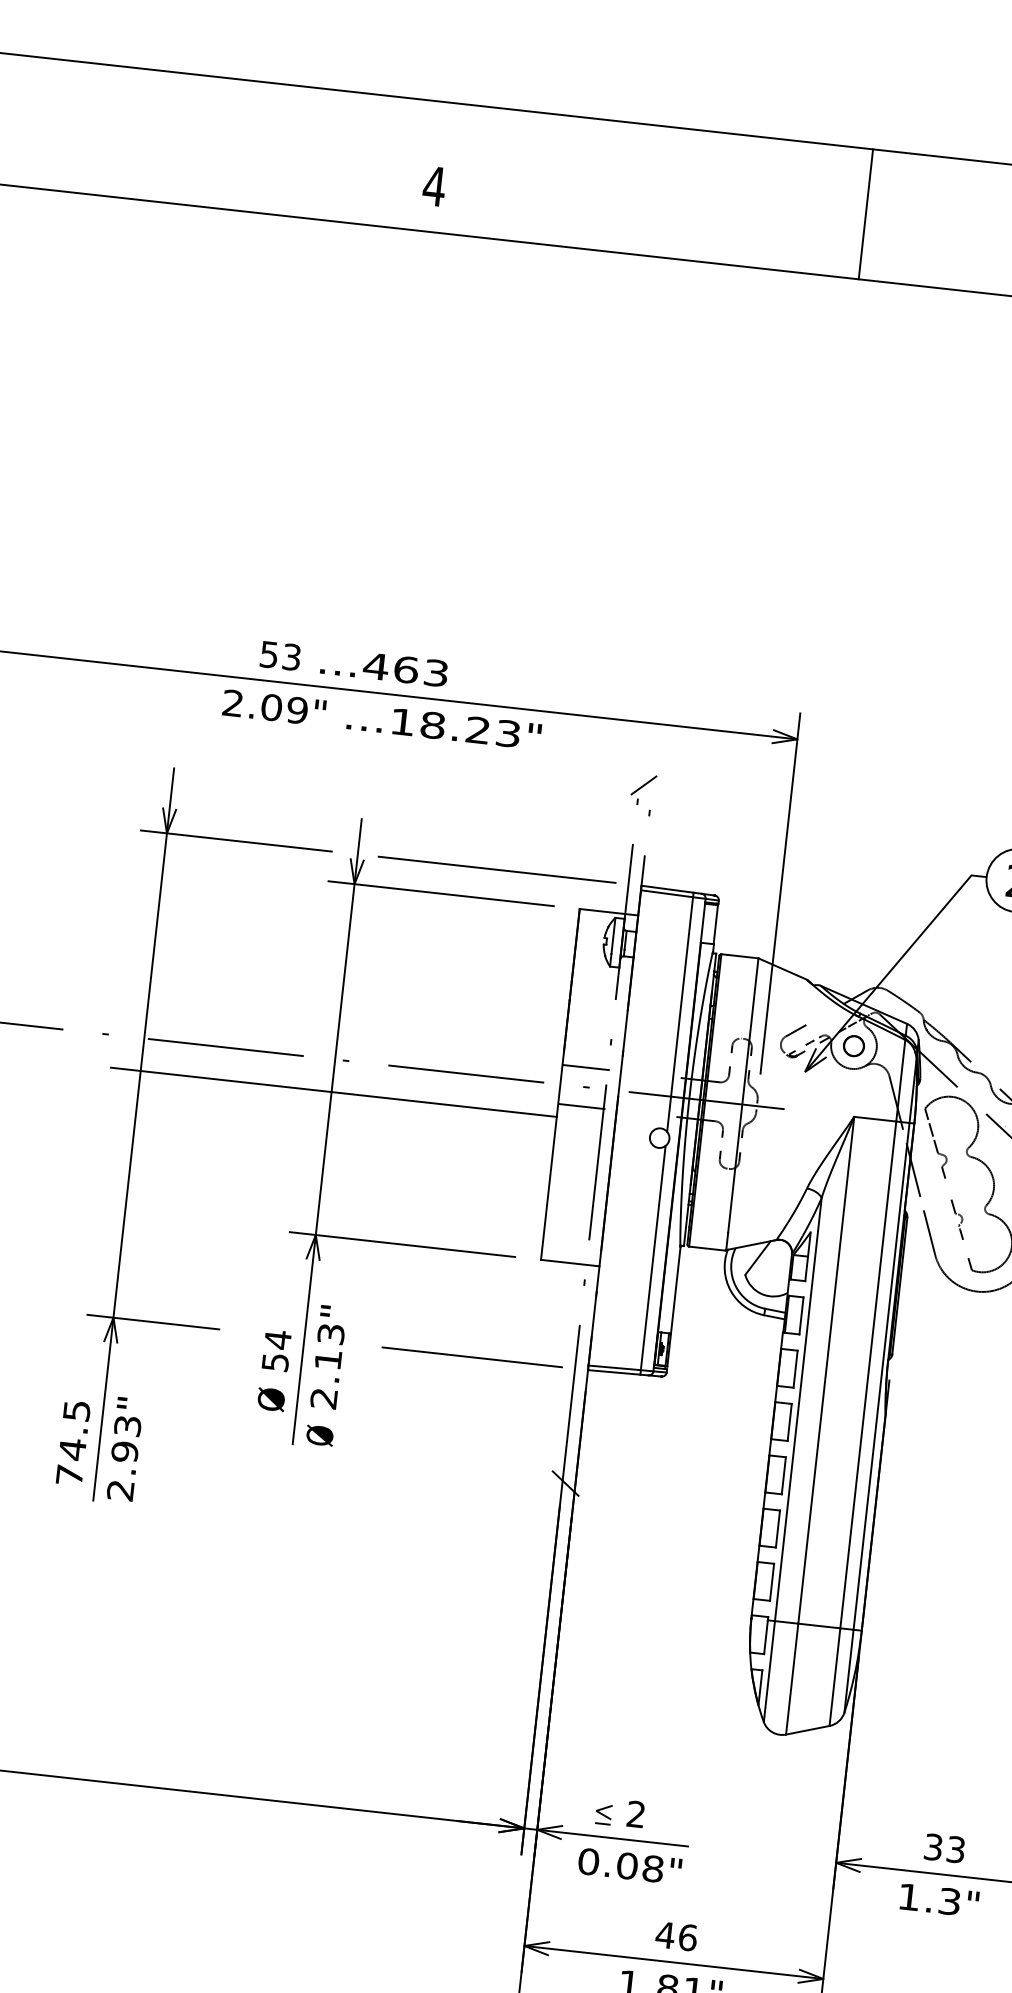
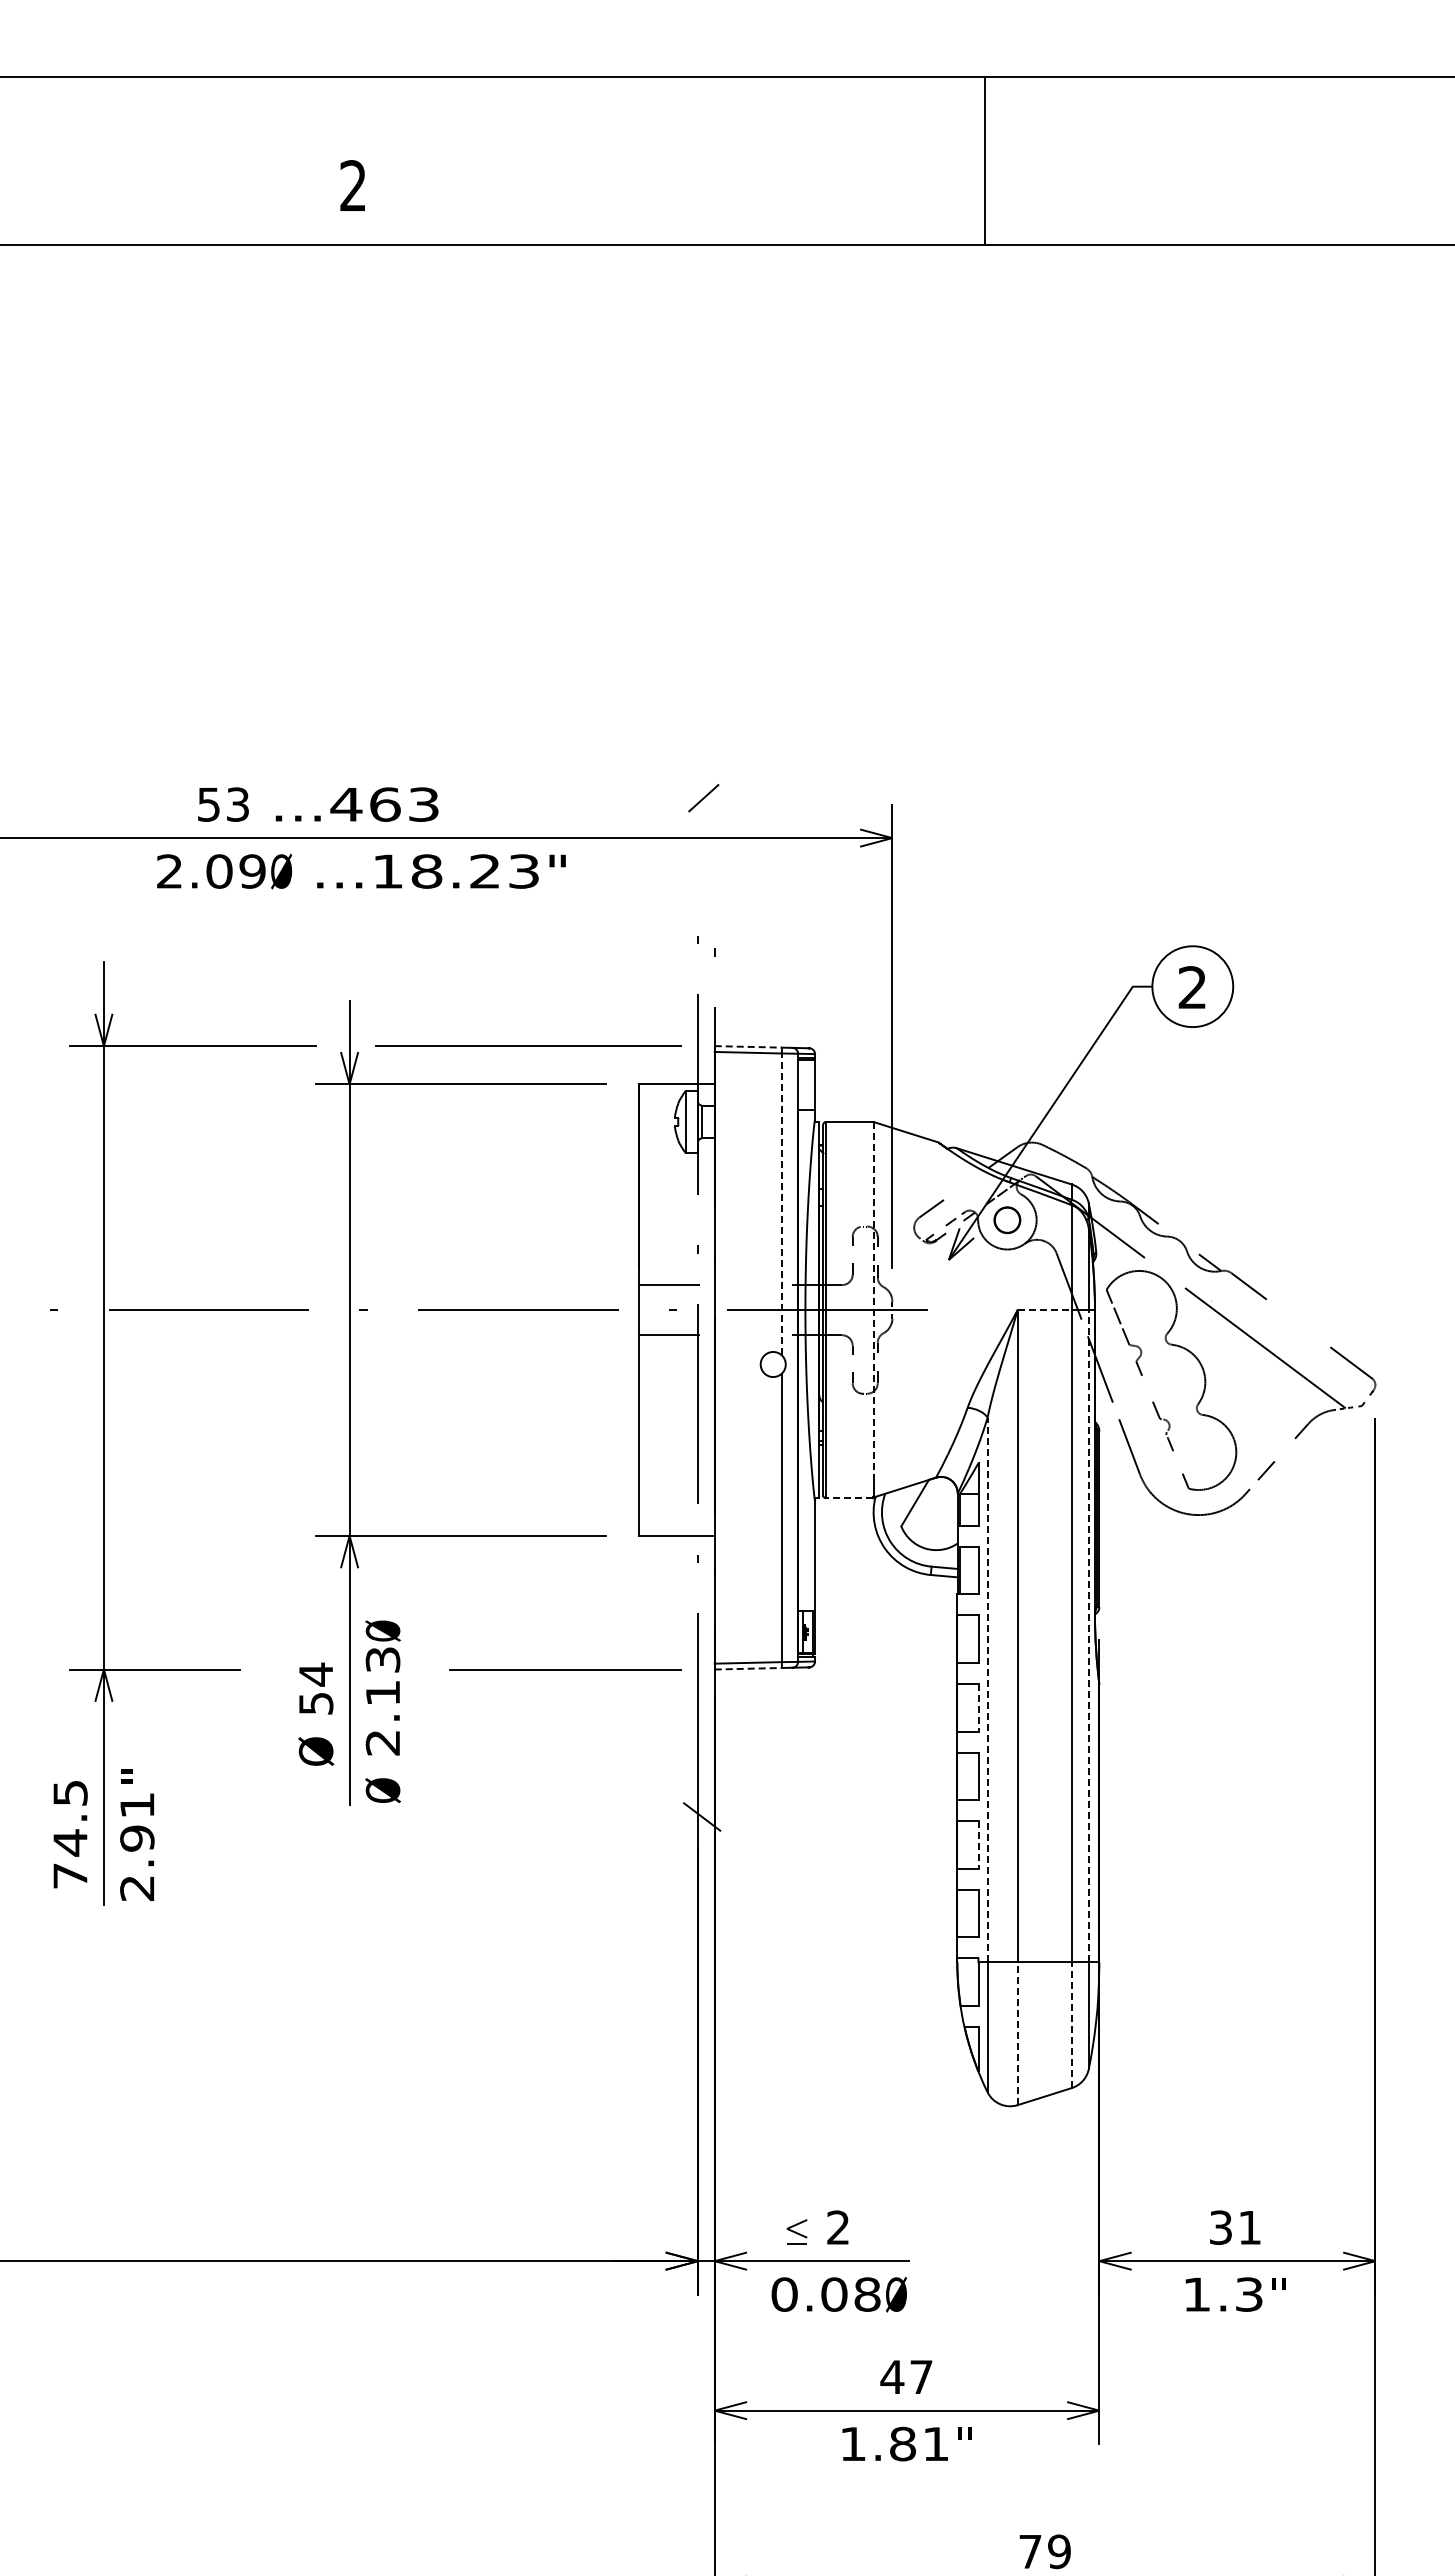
text: (434, 186) -> (353, 185), 4 -> 2
line: (865, 214) -> (984, 160), moved
text: (319, 712) -> (281, 871), " -> Ø
line: (643, 785) -> (703, 798), moved
line: (667, 888) -> (748, 1046), solid -> dashed
line: (679, 1014) -> (781, 1204), solid -> dashed
line: (333, 1091) -> (352, 1351), removed
line: (743, 1095) -> (873, 1298), solid -> dashed
line: (875, 1119) -> (1045, 1310), solid -> dashed
line: (707, 1248) -> (849, 1498), solid -> dashed
text: (333, 1311) -> (382, 1630), " -> Ø
line: (614, 1372) -> (748, 1668), solid -> dashed
line: (881, 1375) -> (1088, 1635), solid -> dashed
line: (798, 1409) -> (987, 1689), solid -> dashed
line: (789, 1422) -> (978, 1707), solid -> dashed
text: (127, 1426) -> (137, 1805), 2.93 -> 2.91
line: (777, 1528) -> (978, 1844), solid -> dashed
line: (834, 1677) -> (1071, 2025), solid -> dashed
line: (792, 1678) -> (1017, 2033), solid -> dashed
text: (955, 1849) -> (1249, 2227), 33 -> 31
text: (675, 1871) -> (896, 2294), " -> Ø
text: (687, 1937) -> (921, 2377), 46 -> 47

